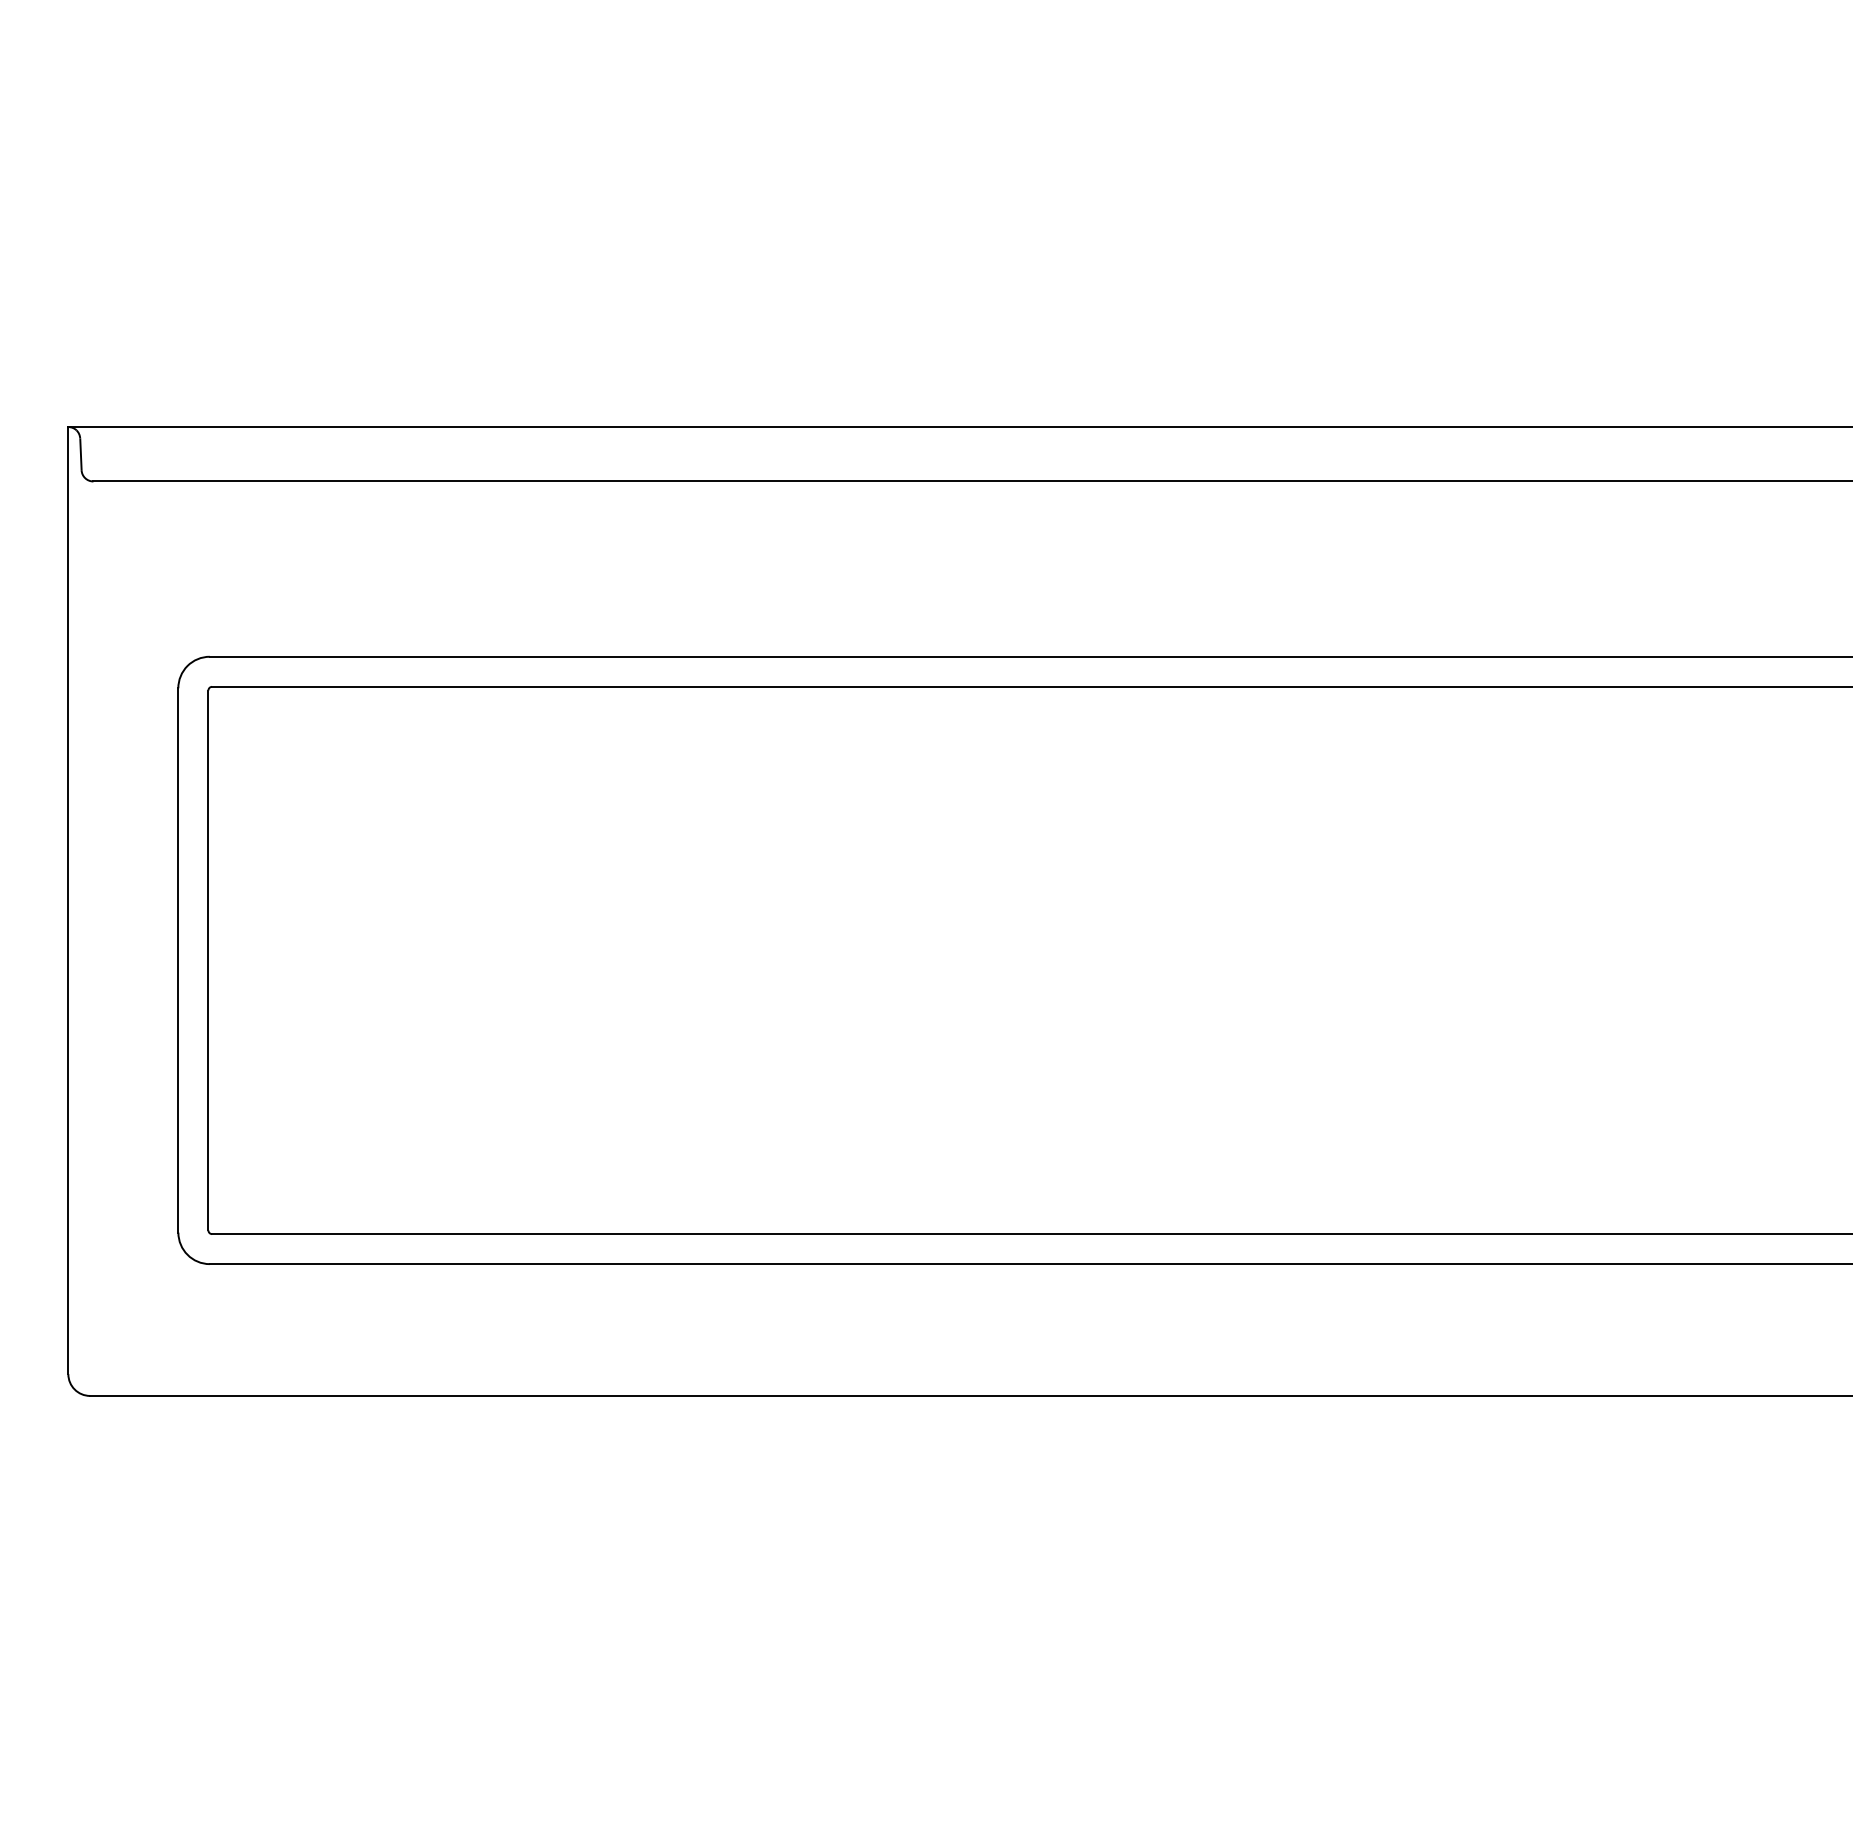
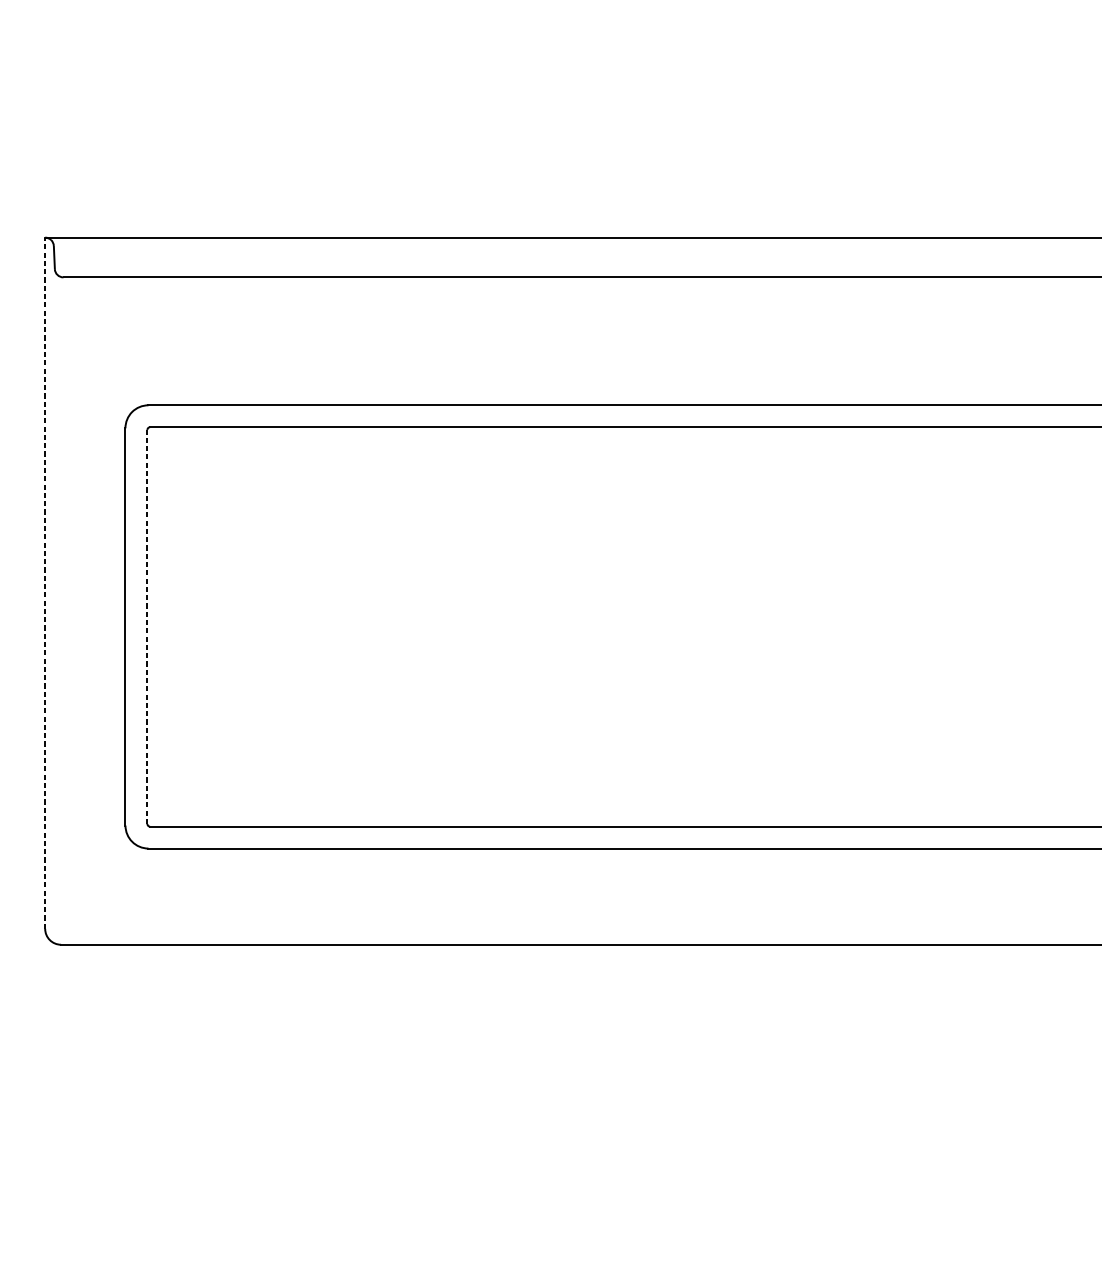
line: (68, 900) -> (45, 583), solid -> dashed
line: (208, 960) -> (147, 626), solid -> dashed

